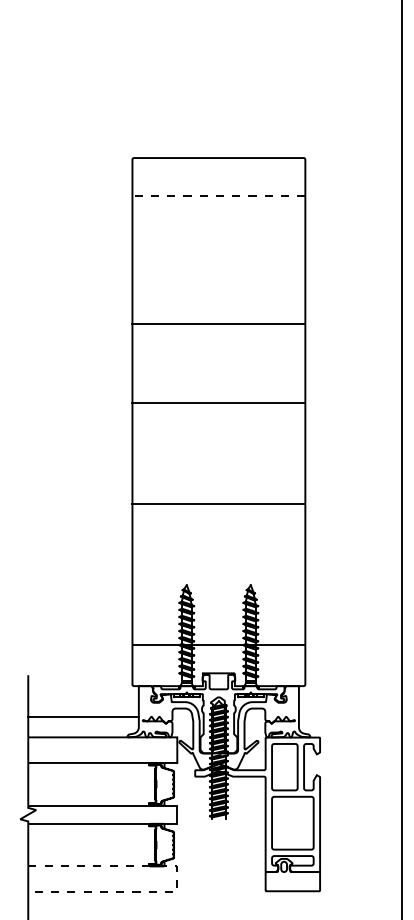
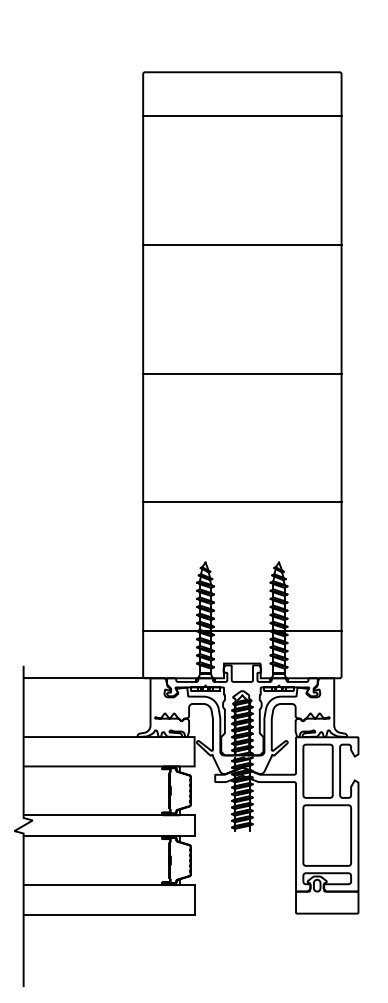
line: (218, 196) -> (241, 116), dashed -> solid
line: (218, 323) -> (241, 244), moved
line: (218, 402) -> (241, 373), moved
line: (218, 503) -> (241, 501), moved
line: (83, 717) -> (86, 678), moved
line: (177, 879) -> (194, 900), dashed -> solid

